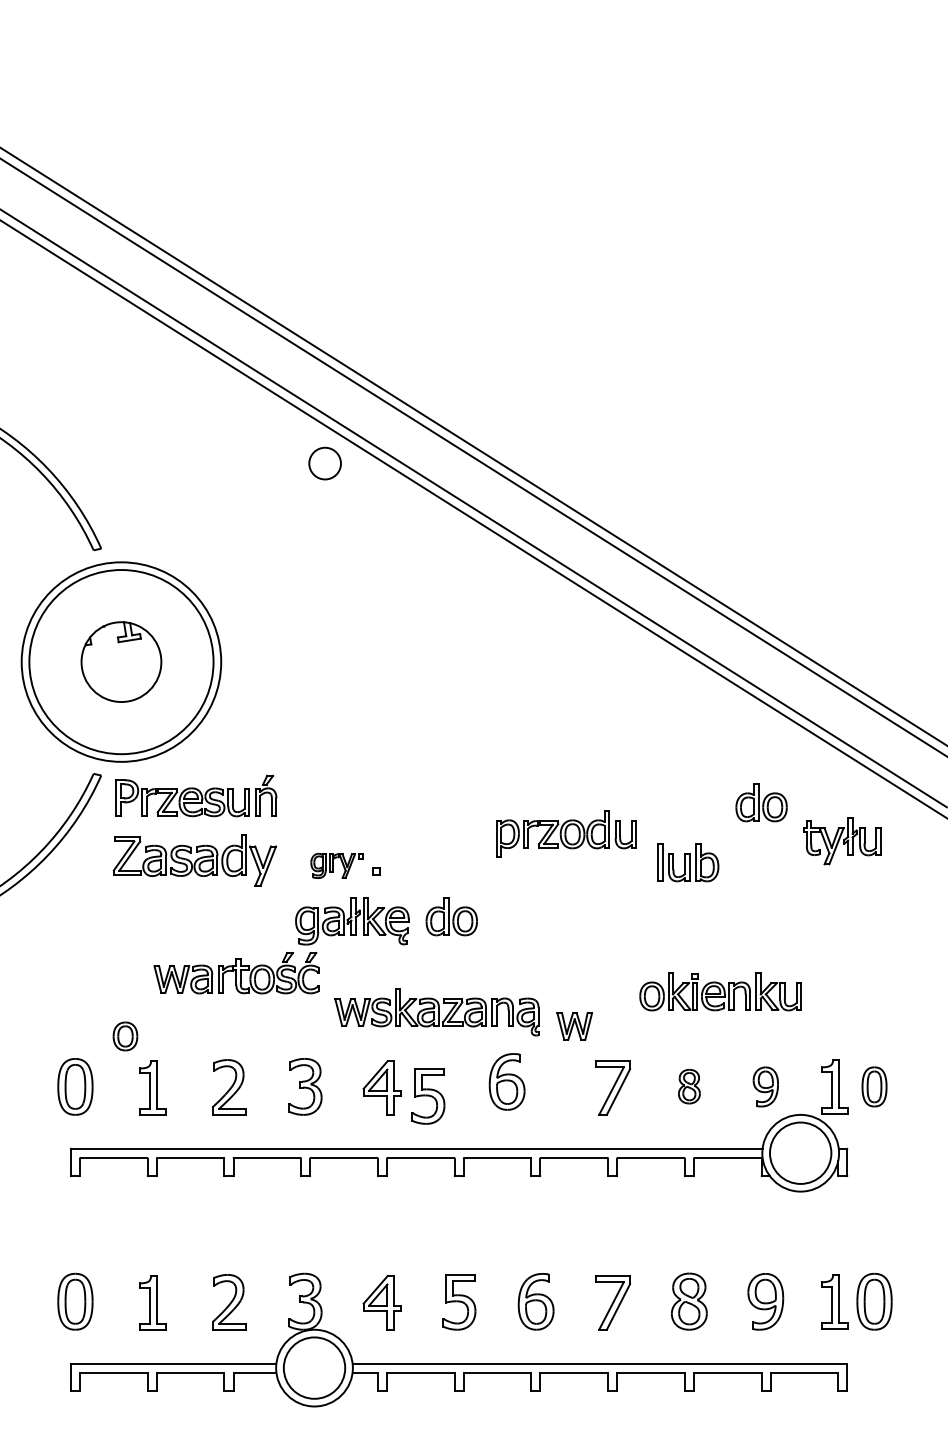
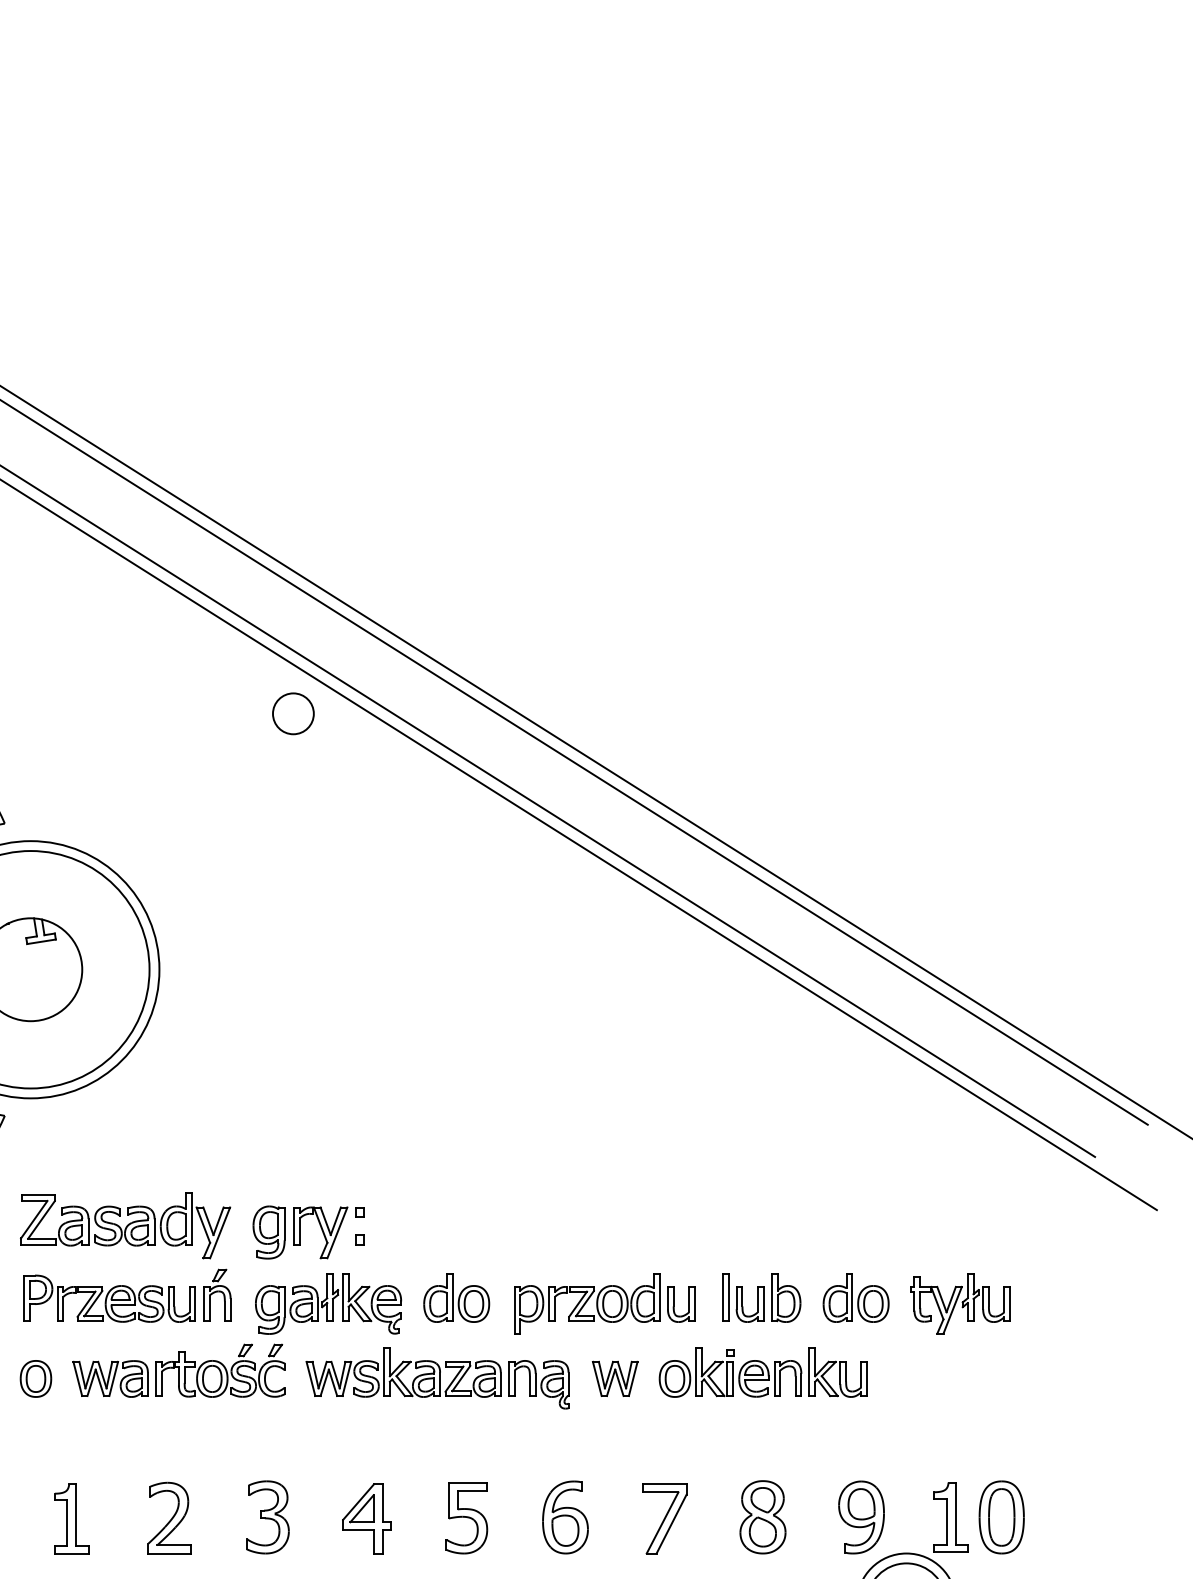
part: (196, 795) -> (127, 1295), moved
part: (761, 802) -> (856, 1297), moved
part: (566, 833) -> (604, 1302), moved
part: (842, 841) -> (960, 1304), moved
part: (688, 862) -> (761, 1297), moved
part: (336, 865) -> (308, 1231), size x1.67
part: (720, 991) -> (763, 1372), moved
part: (436, 1012) -> (436, 1378), moved
part: (574, 1026) -> (614, 1378), moved
part: (125, 1036) -> (36, 1378), moved
part: (506, 1081) -> (564, 1516), moved
part: (689, 1086) -> (763, 1516), size x1.67
part: (765, 1086) -> (861, 1516), size x1.43
part: (874, 1086) -> (1001, 1516), size x1.43
part: (428, 1096) -> (466, 1518), moved

